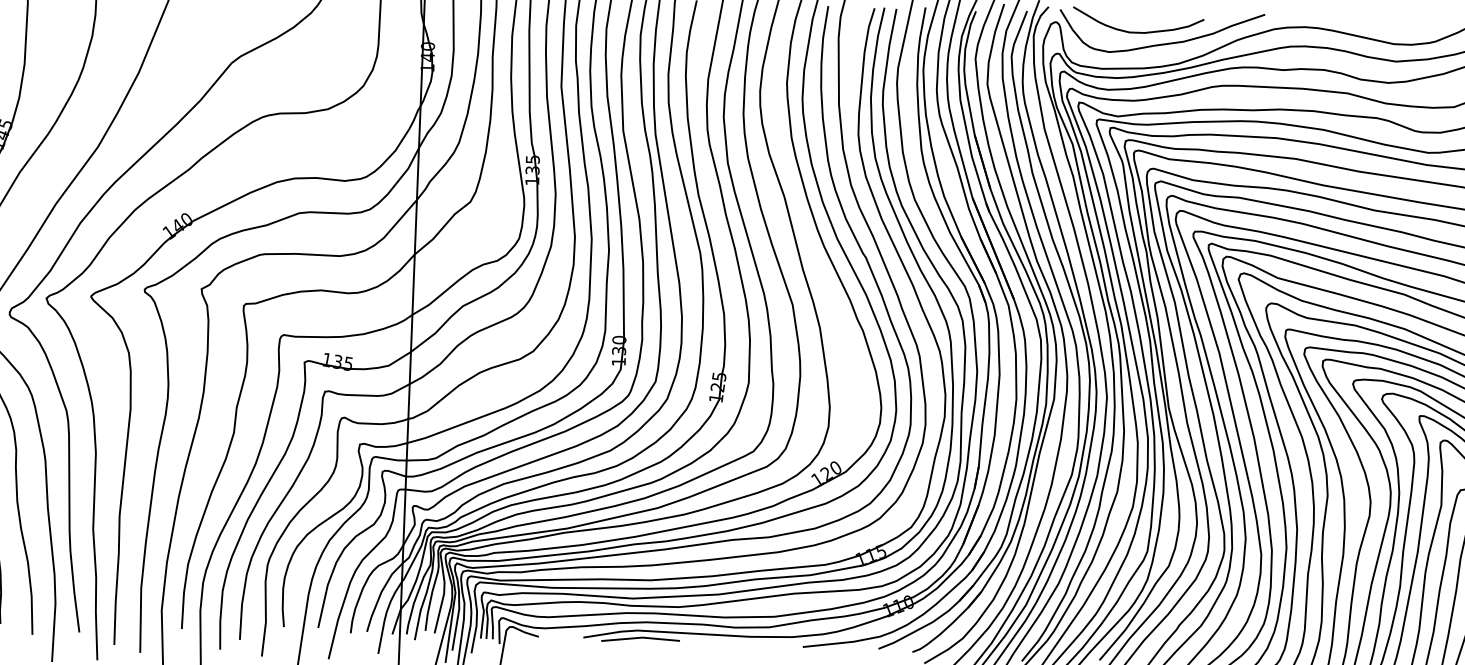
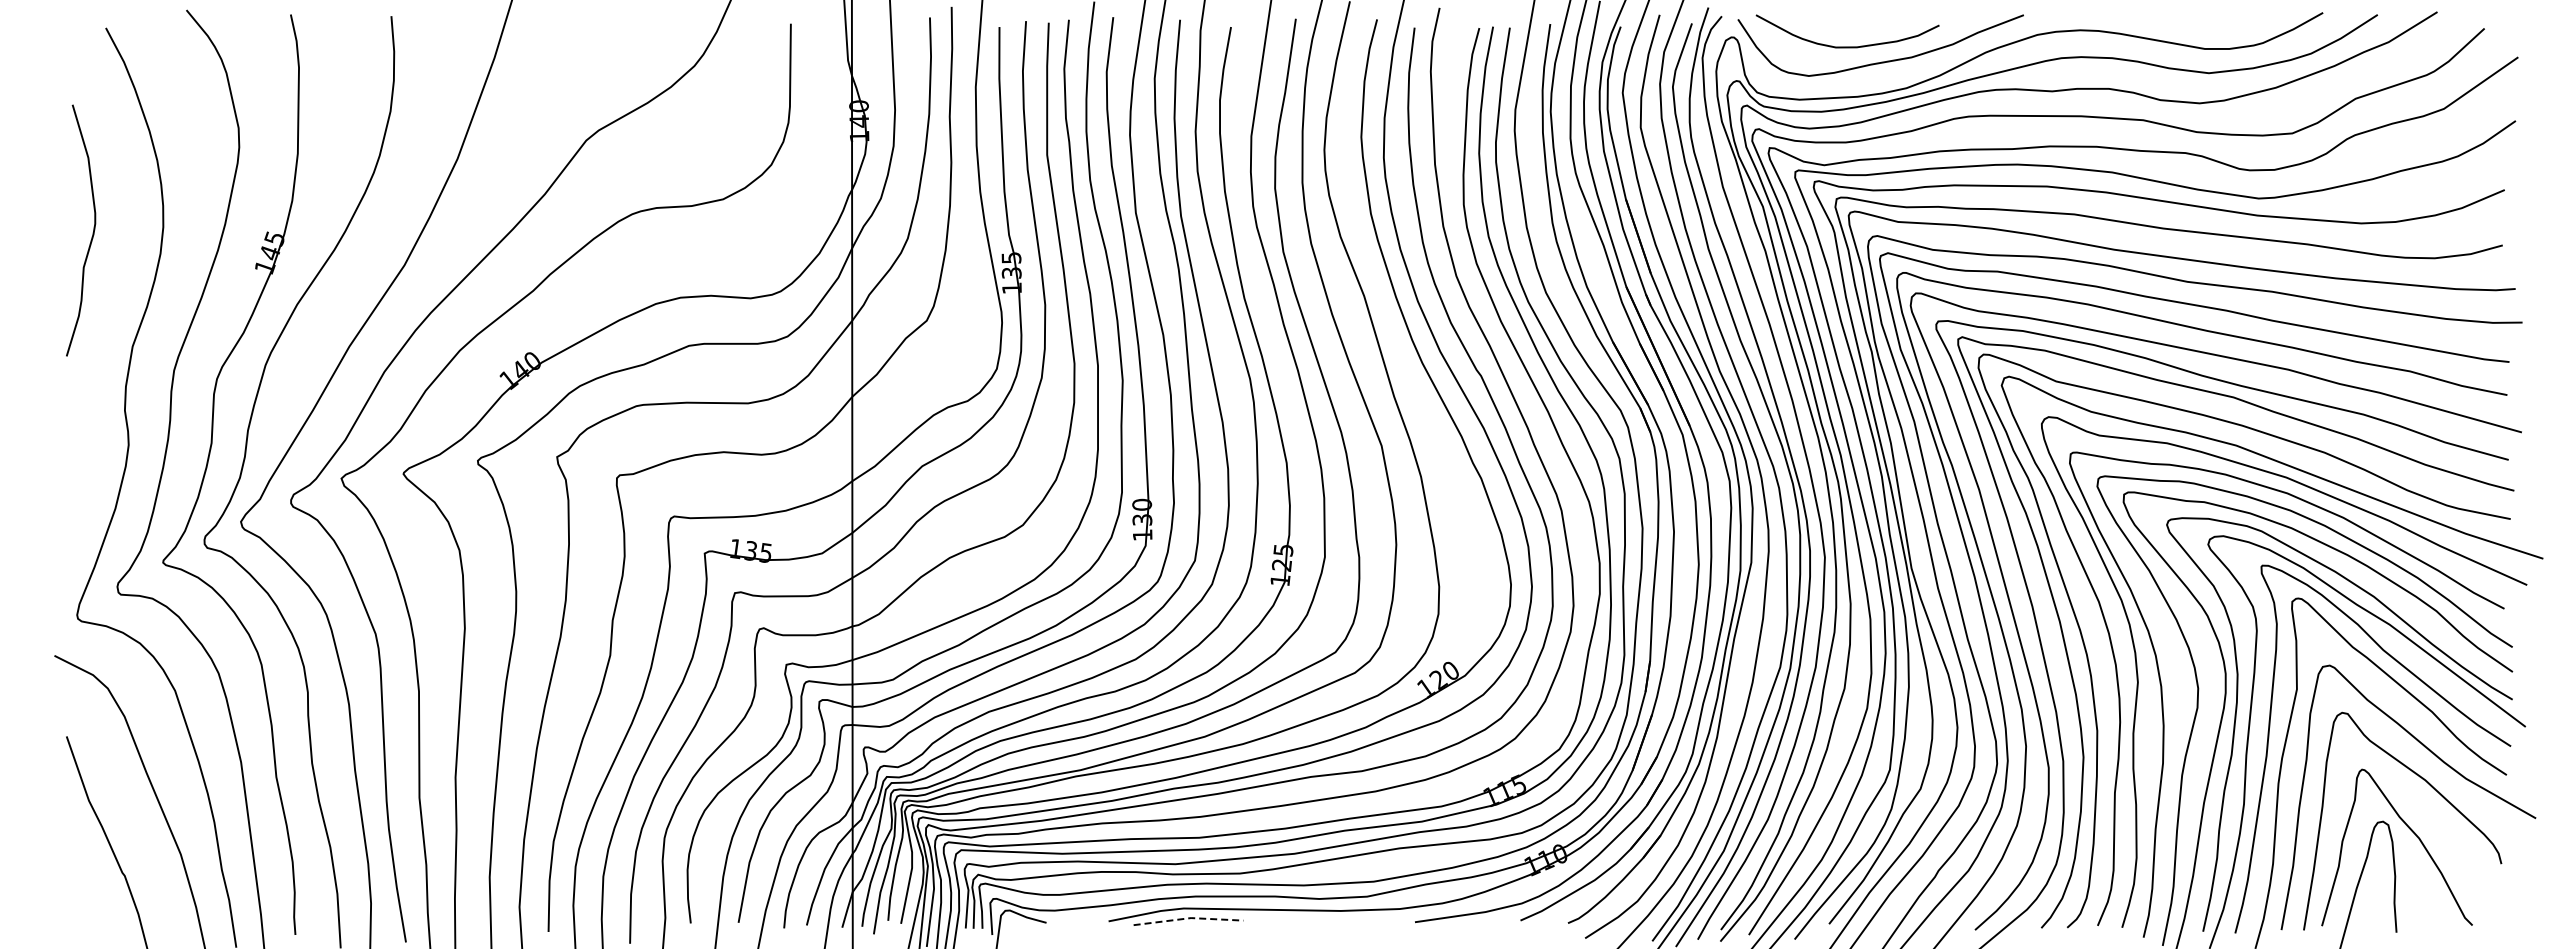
line: (641, 637) -> (1189, 918), solid -> dashed

